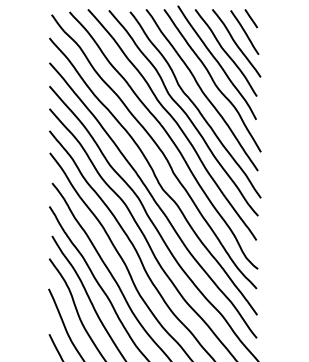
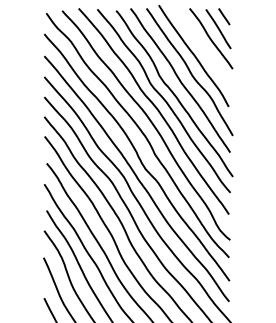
curve: (225, 52) -> (201, 46), removed

